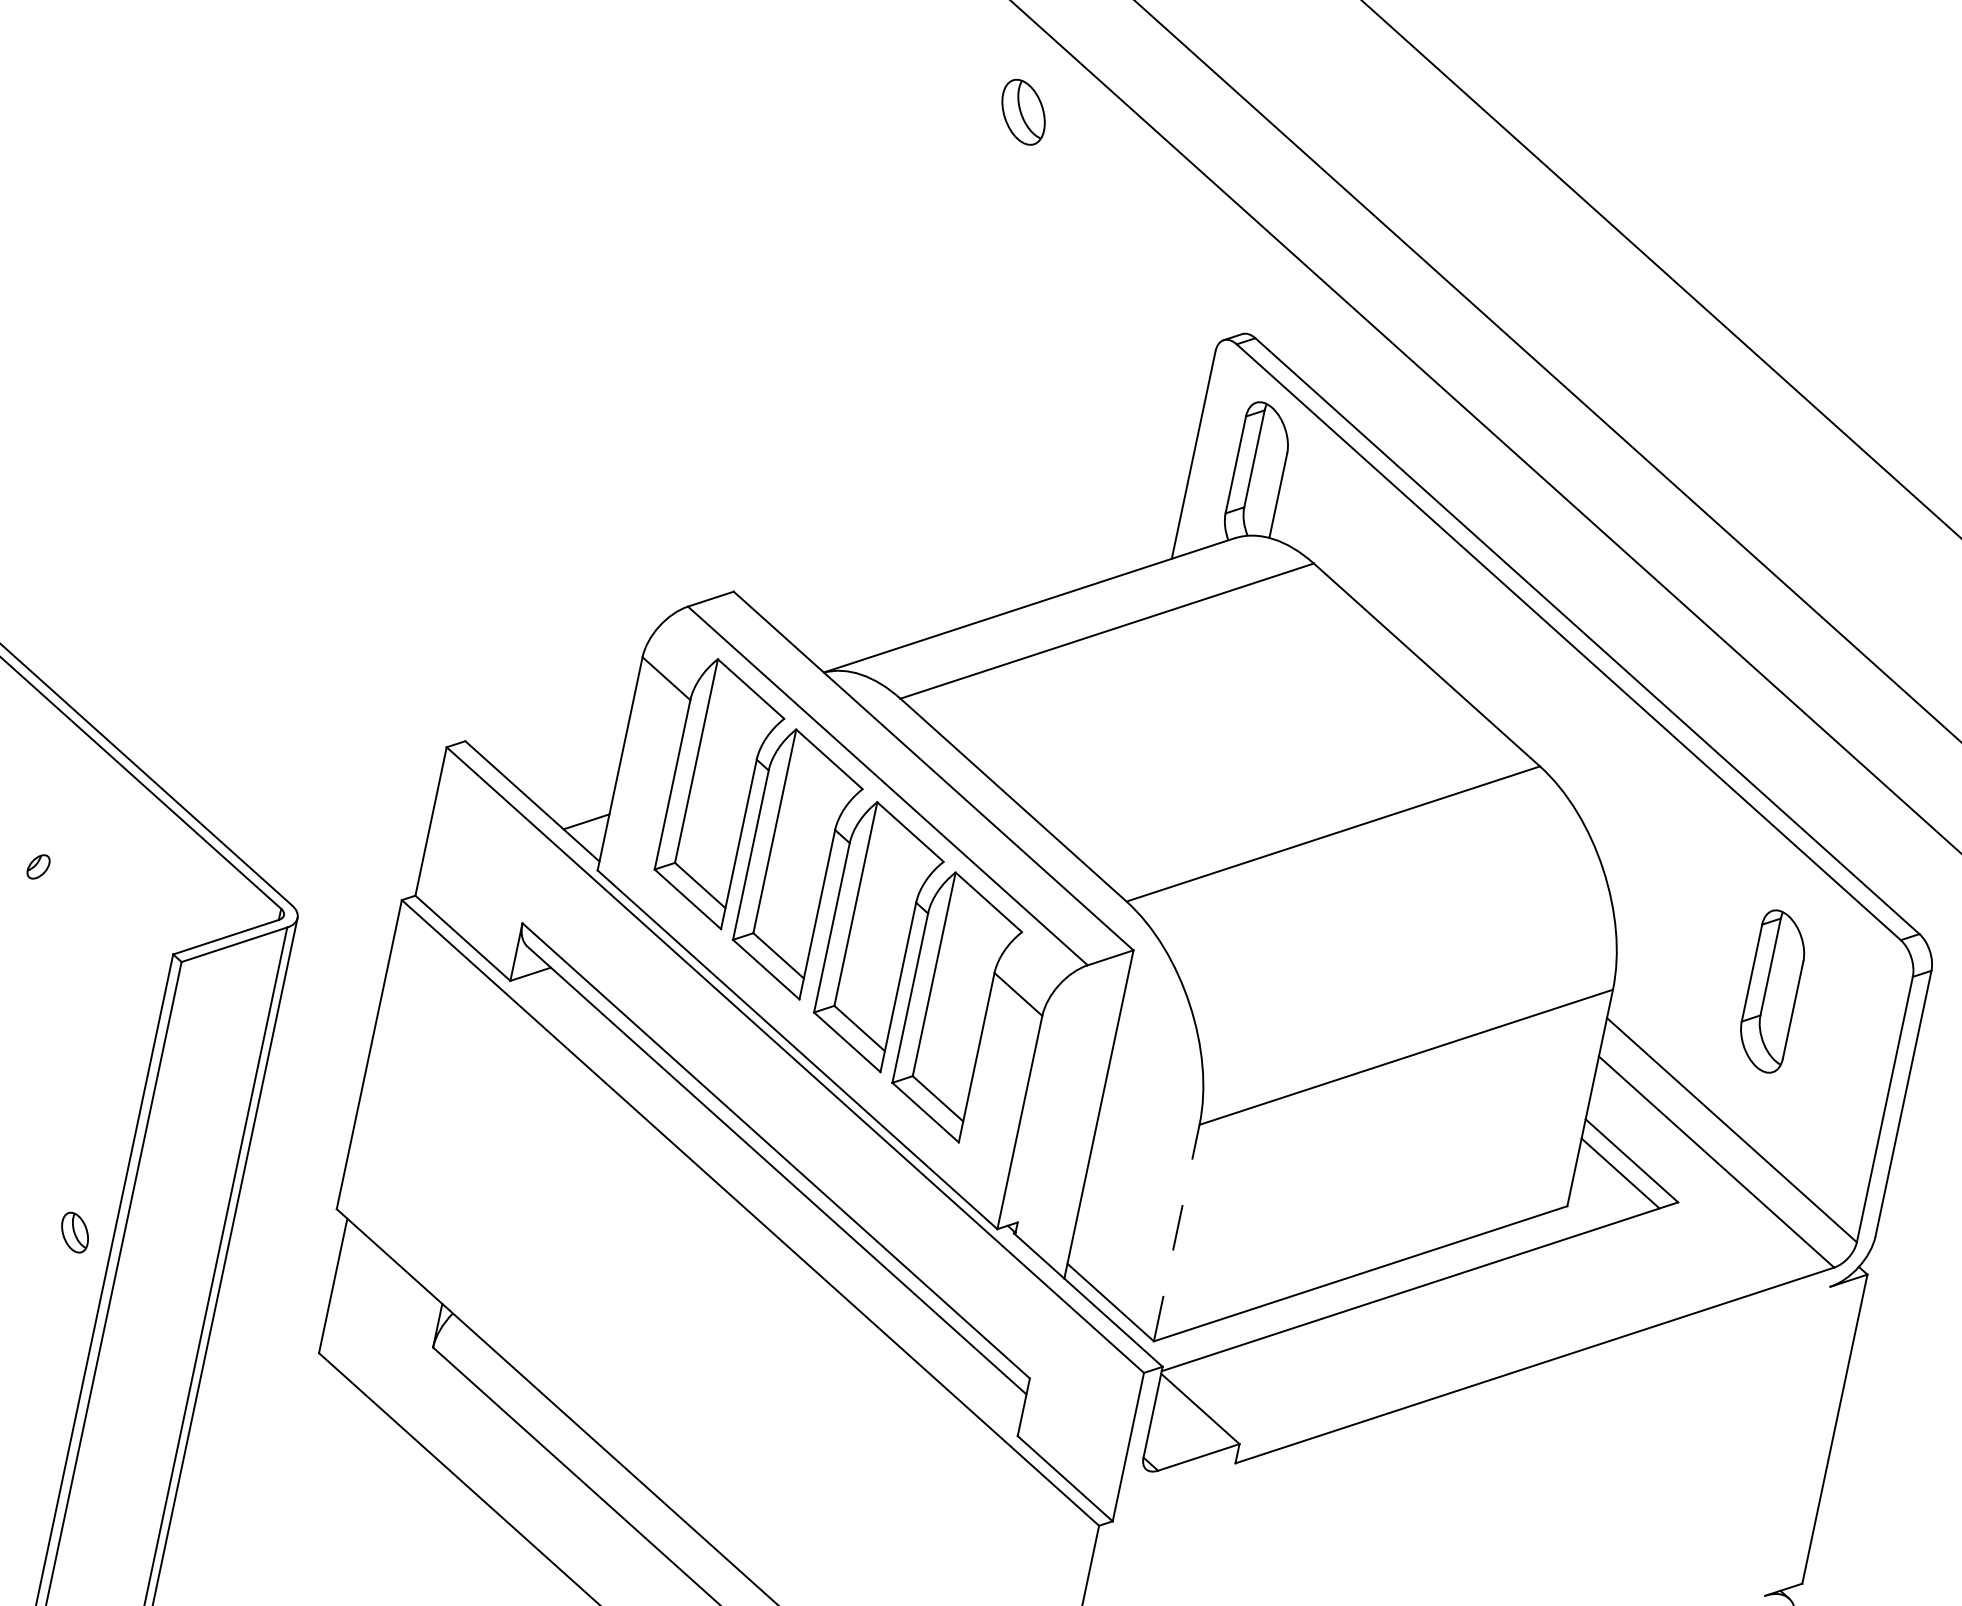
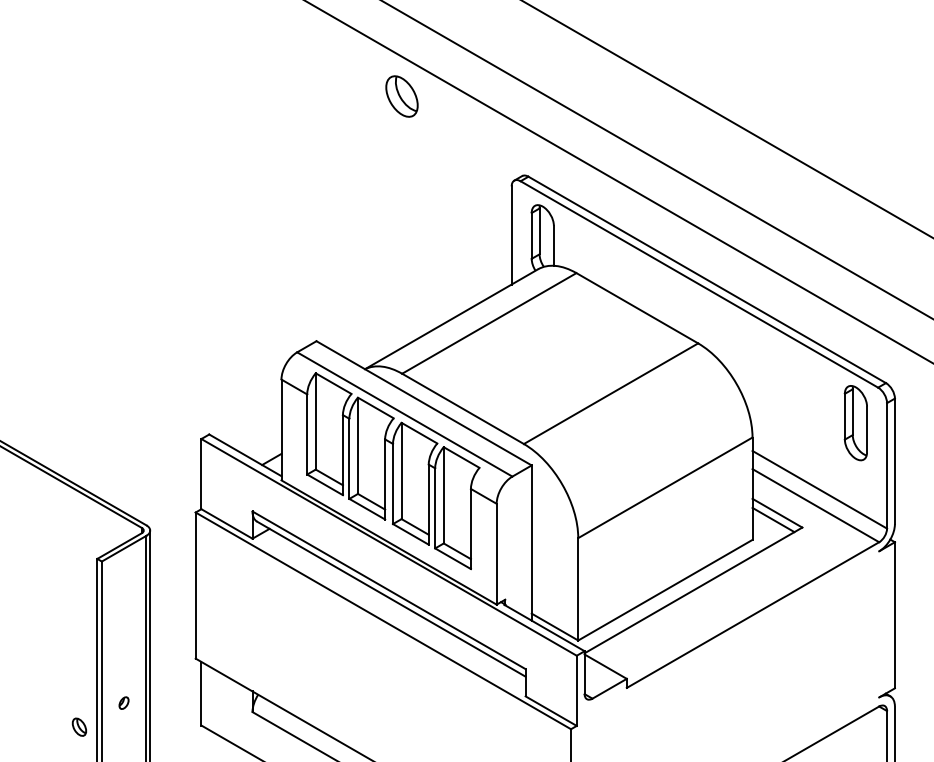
part: (1022, 112) -> (401, 96), size x1.43
part: (37, 865) -> (123, 702), moved
part: (1771, 992) -> (855, 423), moved
part: (73, 1230) -> (78, 726), moved
line: (1177, 1231) -> (578, 588), dashed -> solid

